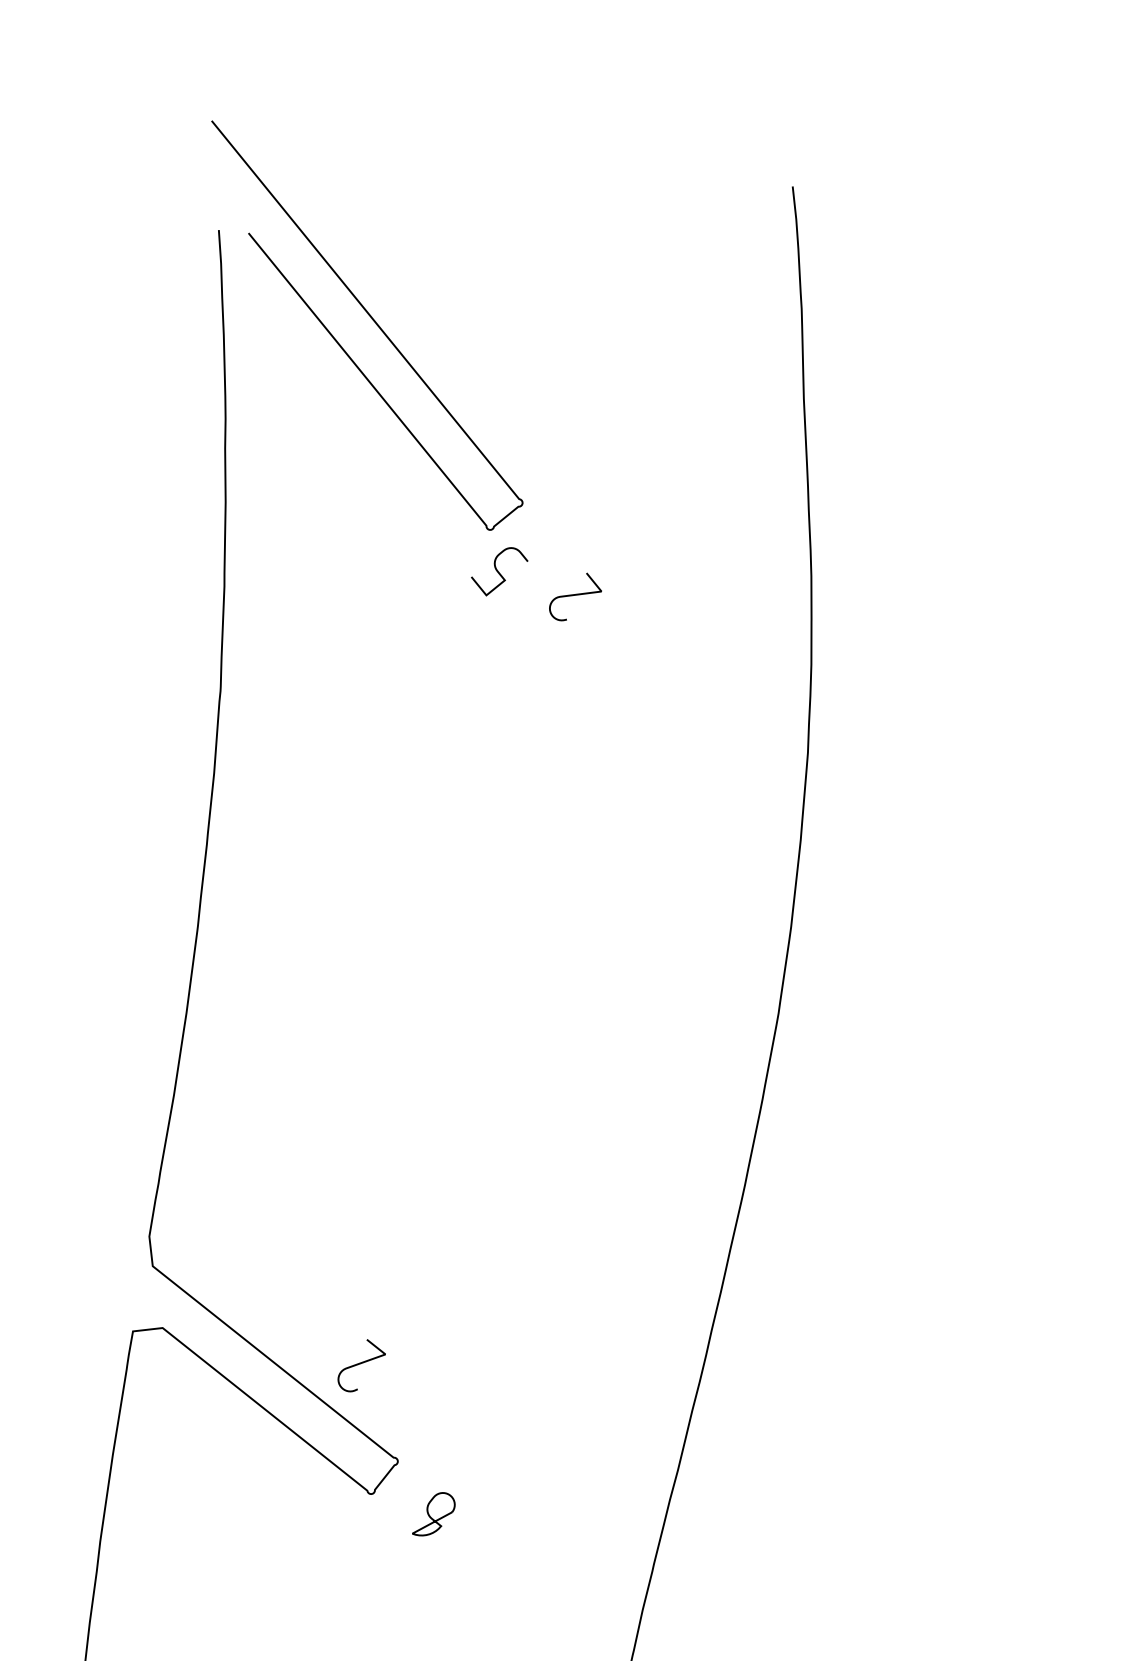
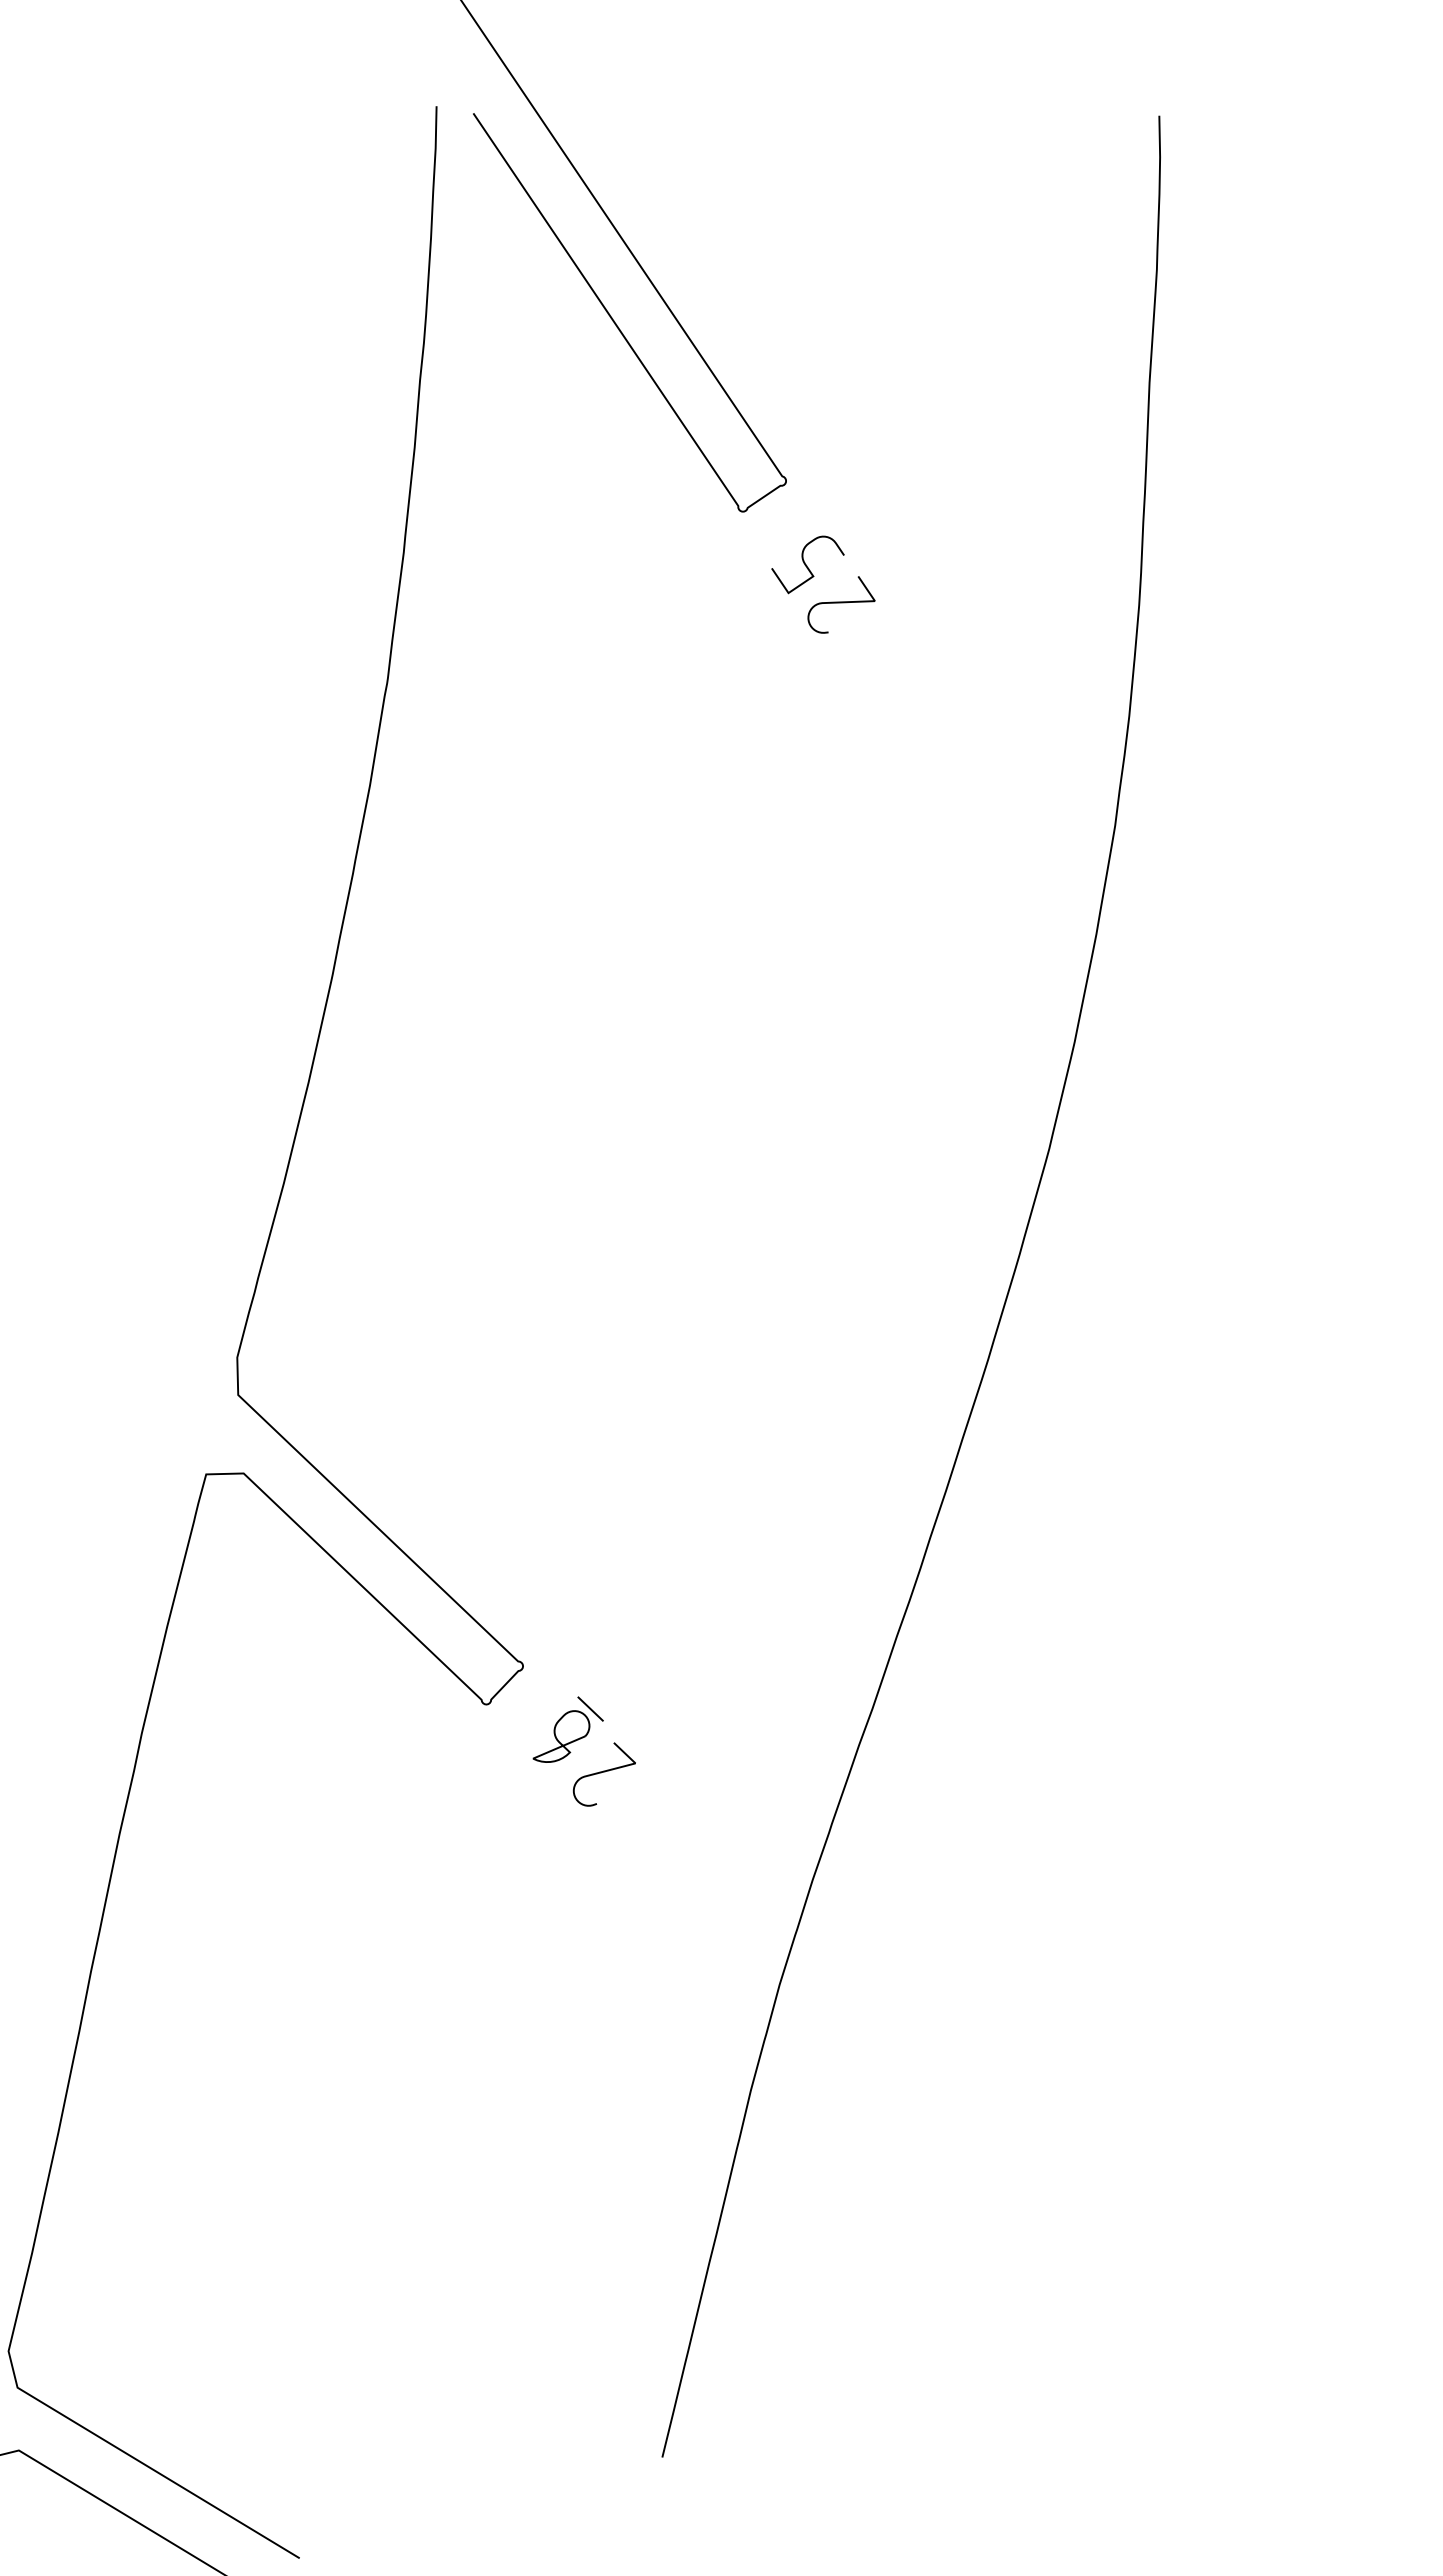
curve: (498, 571) -> (806, 564), moved
curve: (360, 1363) -> (603, 1772), moved
line: (454, 1489) -> (590, 1708), added

